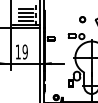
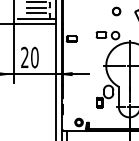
text: (21, 51) -> (29, 56), 19 -> 20

